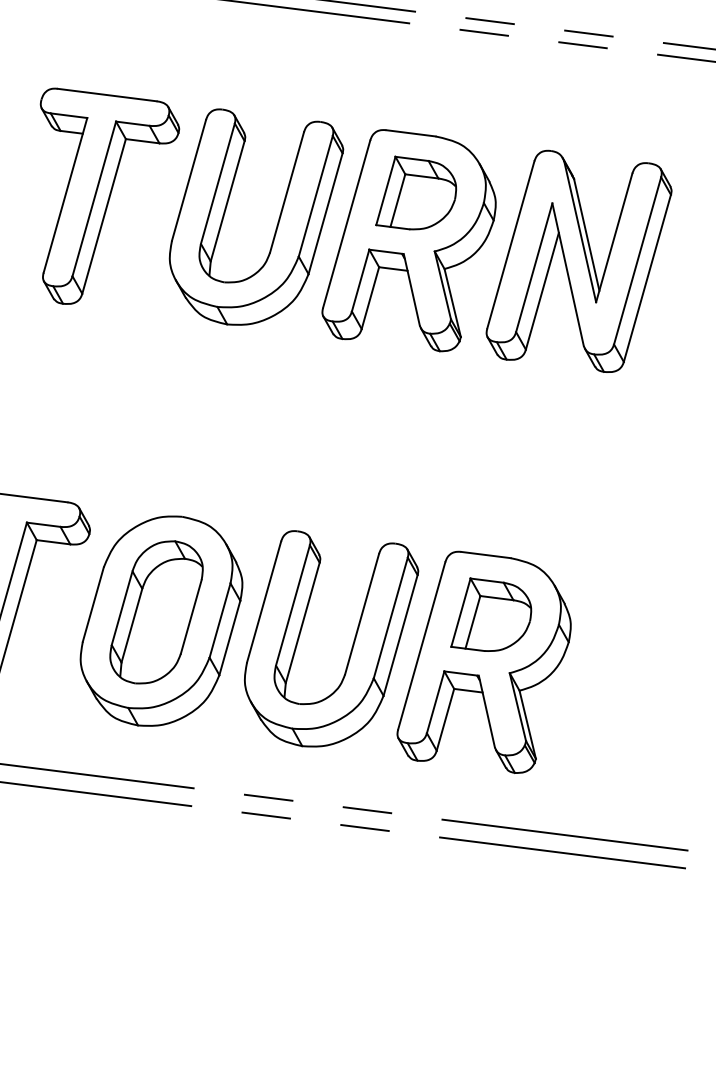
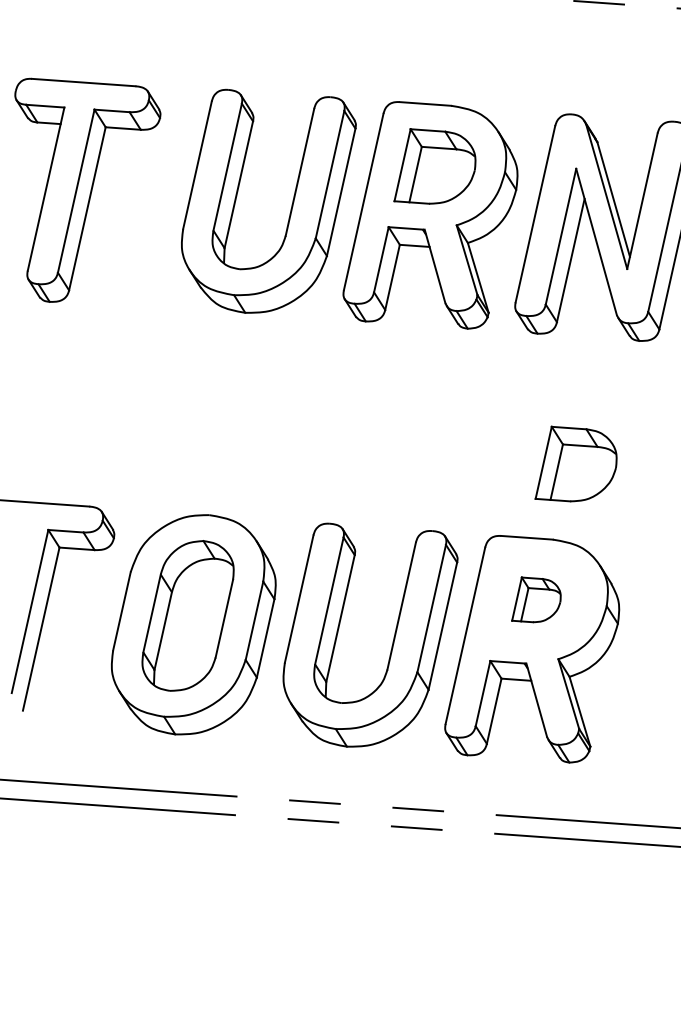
part: (109, 195) -> (91, 186), moved
part: (536, 485) -> (575, 462), added
part: (491, 614) -> (536, 599), size x0.6

